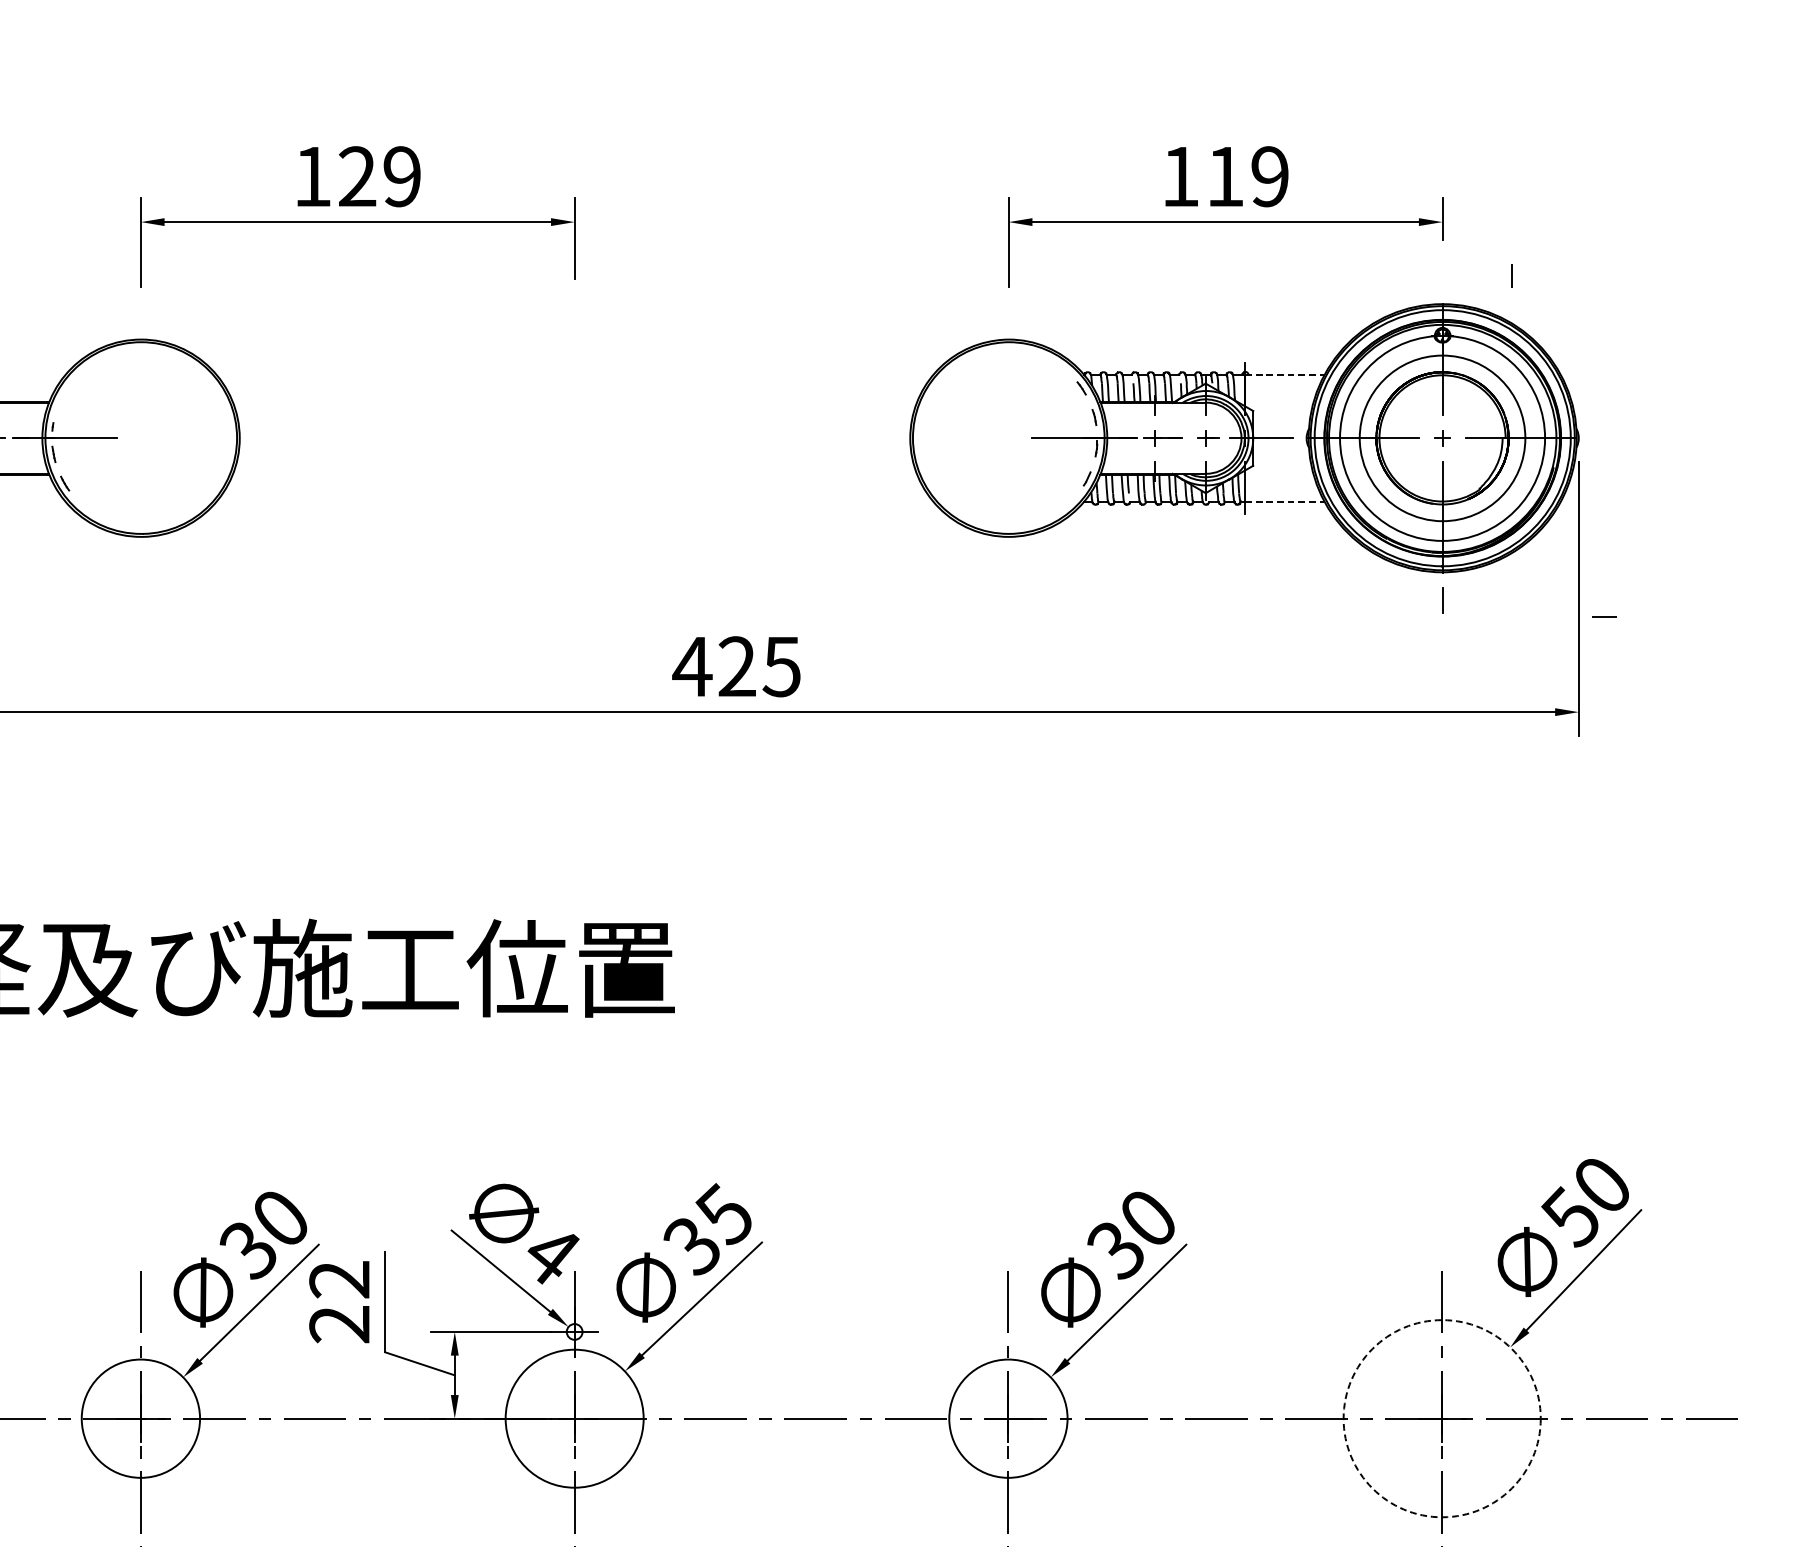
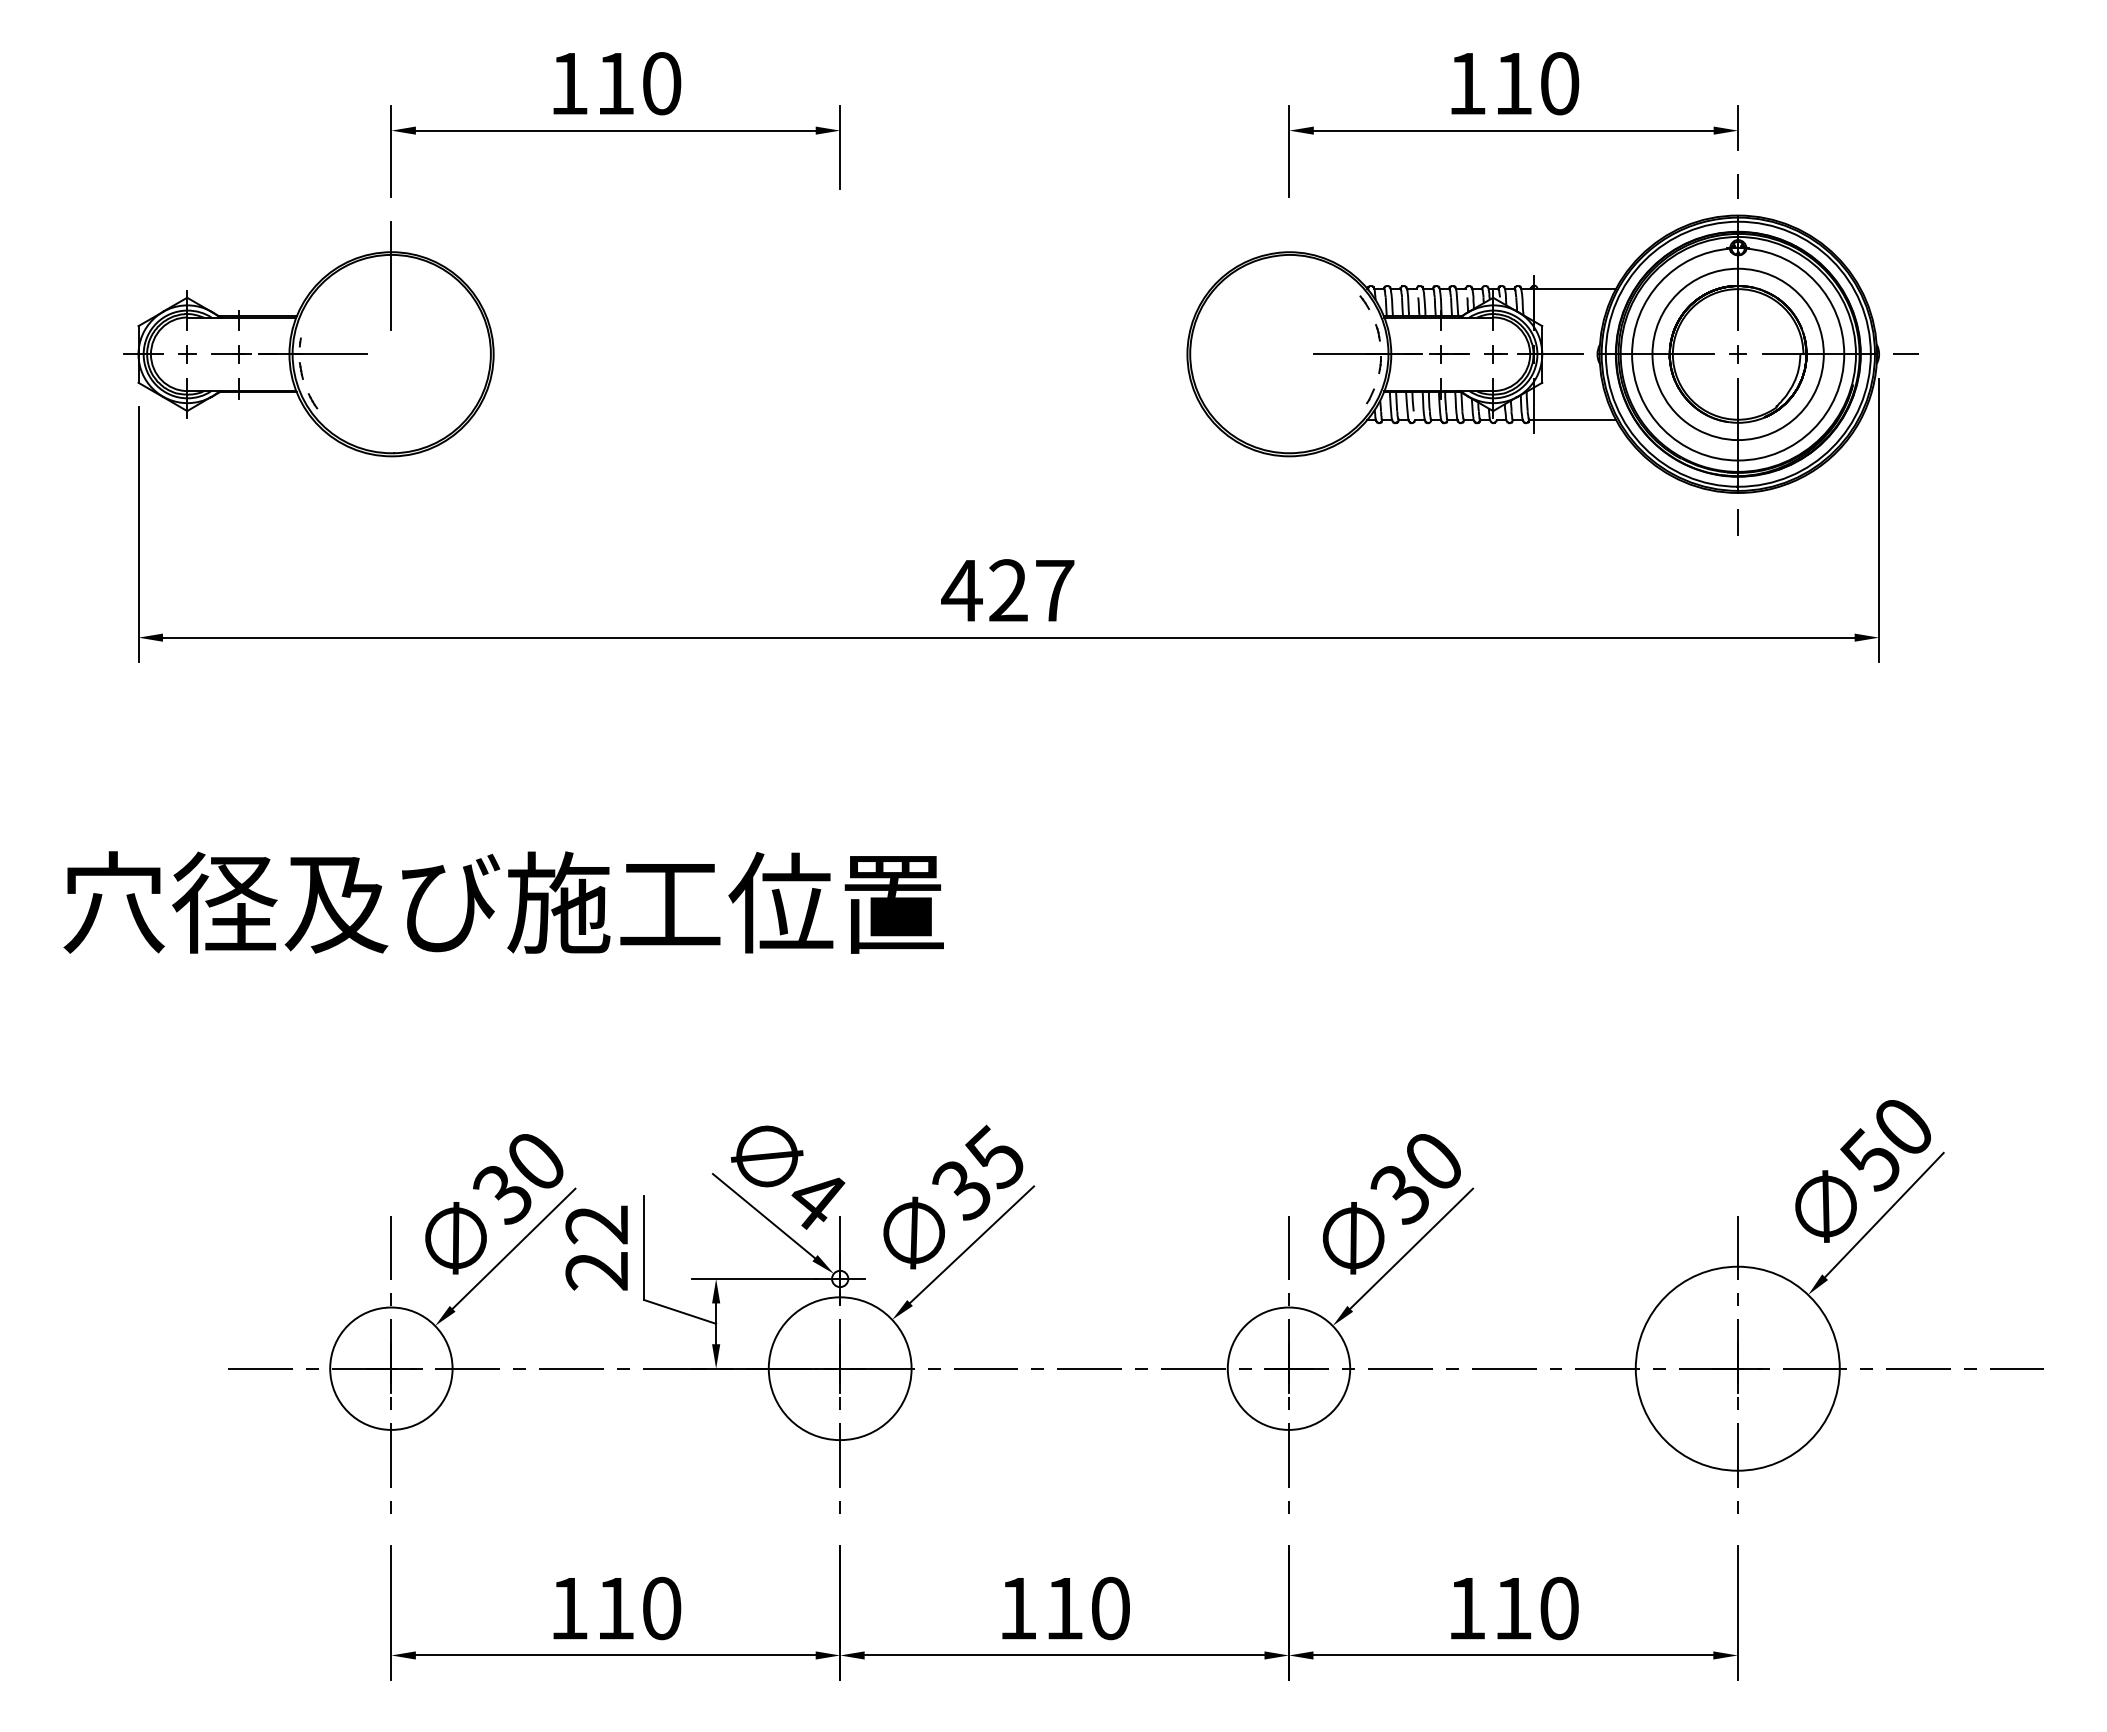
text: (379, 176) -> (638, 83), 129 -> 110
text: (1269, 176) -> (1559, 83), 119 -> 110
line: (1511, 276) -> (1737, 186), moved
line: (141, 362) -> (391, 275), added
line: (1284, 375) -> (1574, 289), dashed -> solid
line: (1284, 501) -> (1574, 419), dashed -> solid
line: (1604, 616) -> (1905, 353), moved
text: (781, 667) -> (1054, 591), 425 -> 427
circle: (1441, 1418) -> (1737, 1368), dashed -> solid

